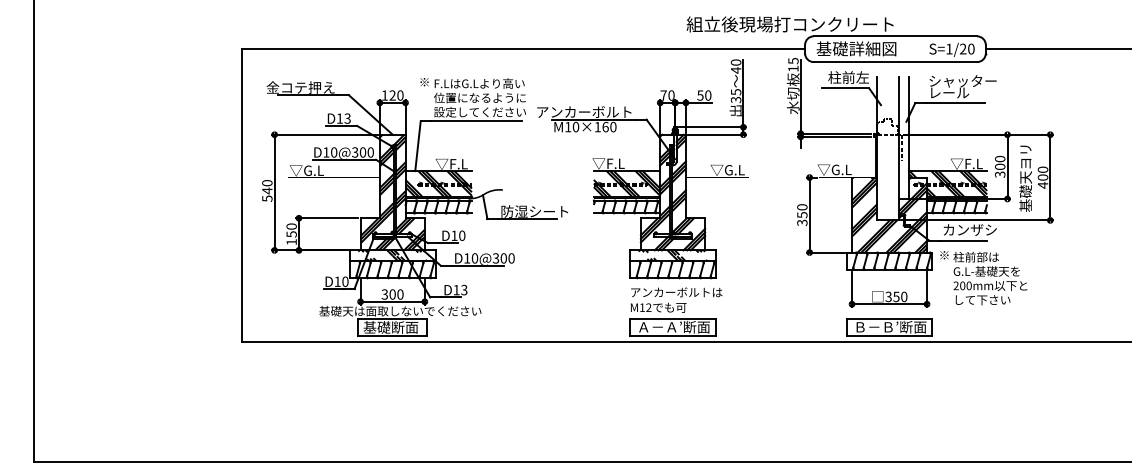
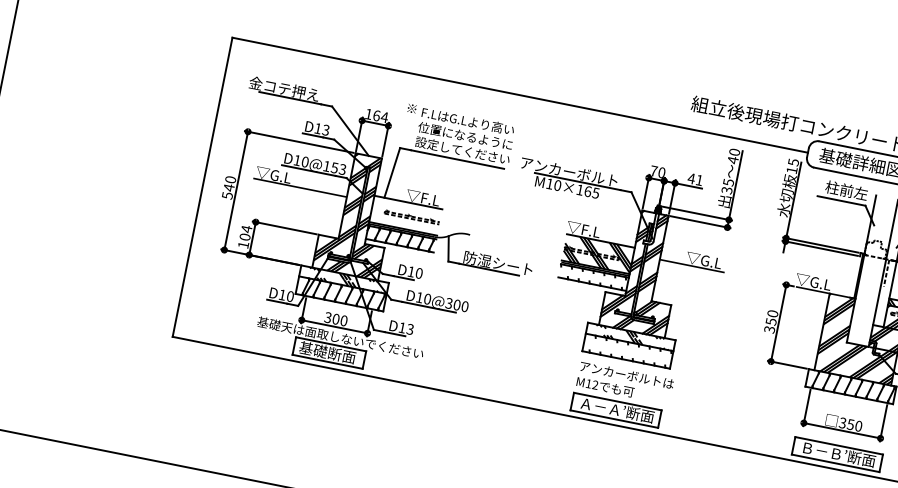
text: (396, 95) -> (380, 116), 120 -> 164
text: (704, 95) -> (695, 179), 50 -> 41
text: (613, 126) -> (596, 192), M10×160 -> M10×165
text: (362, 152) -> (334, 167), D10@300 -> D10@153
hatch: (438, 183) -> (405, 215), removed
hatch: (625, 206) -> (592, 276), removed
text: (291, 230) -> (245, 233), 150 -> 104
hatch: (672, 269) -> (627, 350), removed

